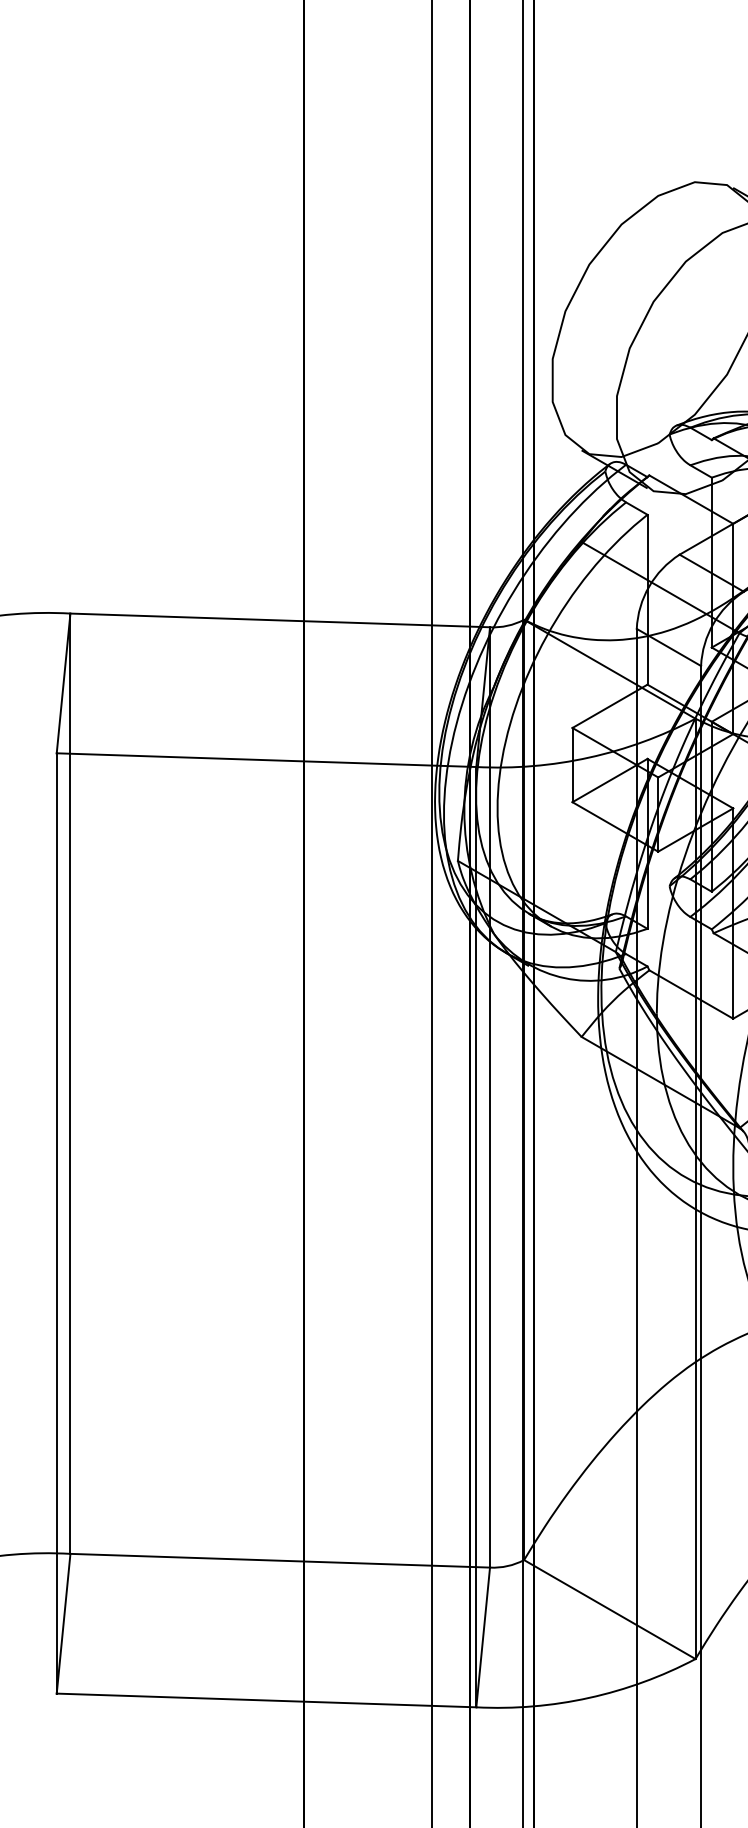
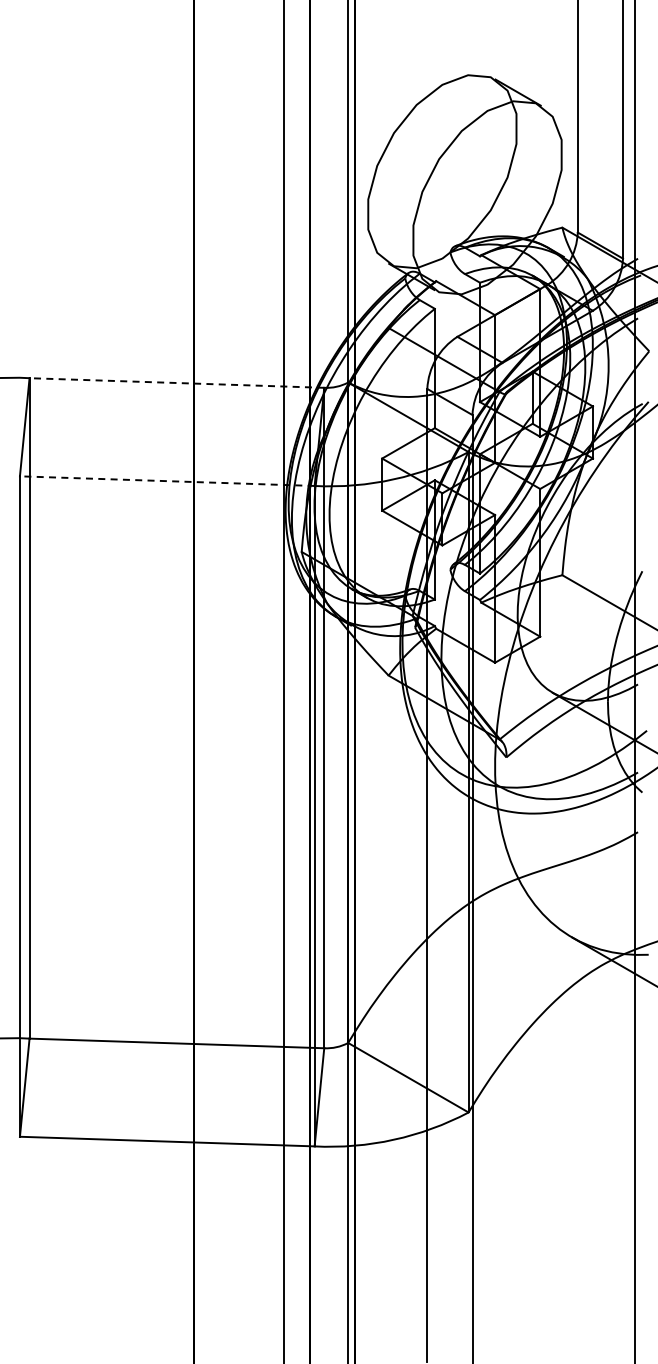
line: (279, 621) -> (176, 383), solid -> dashed
line: (265, 760) -> (166, 481), solid -> dashed

